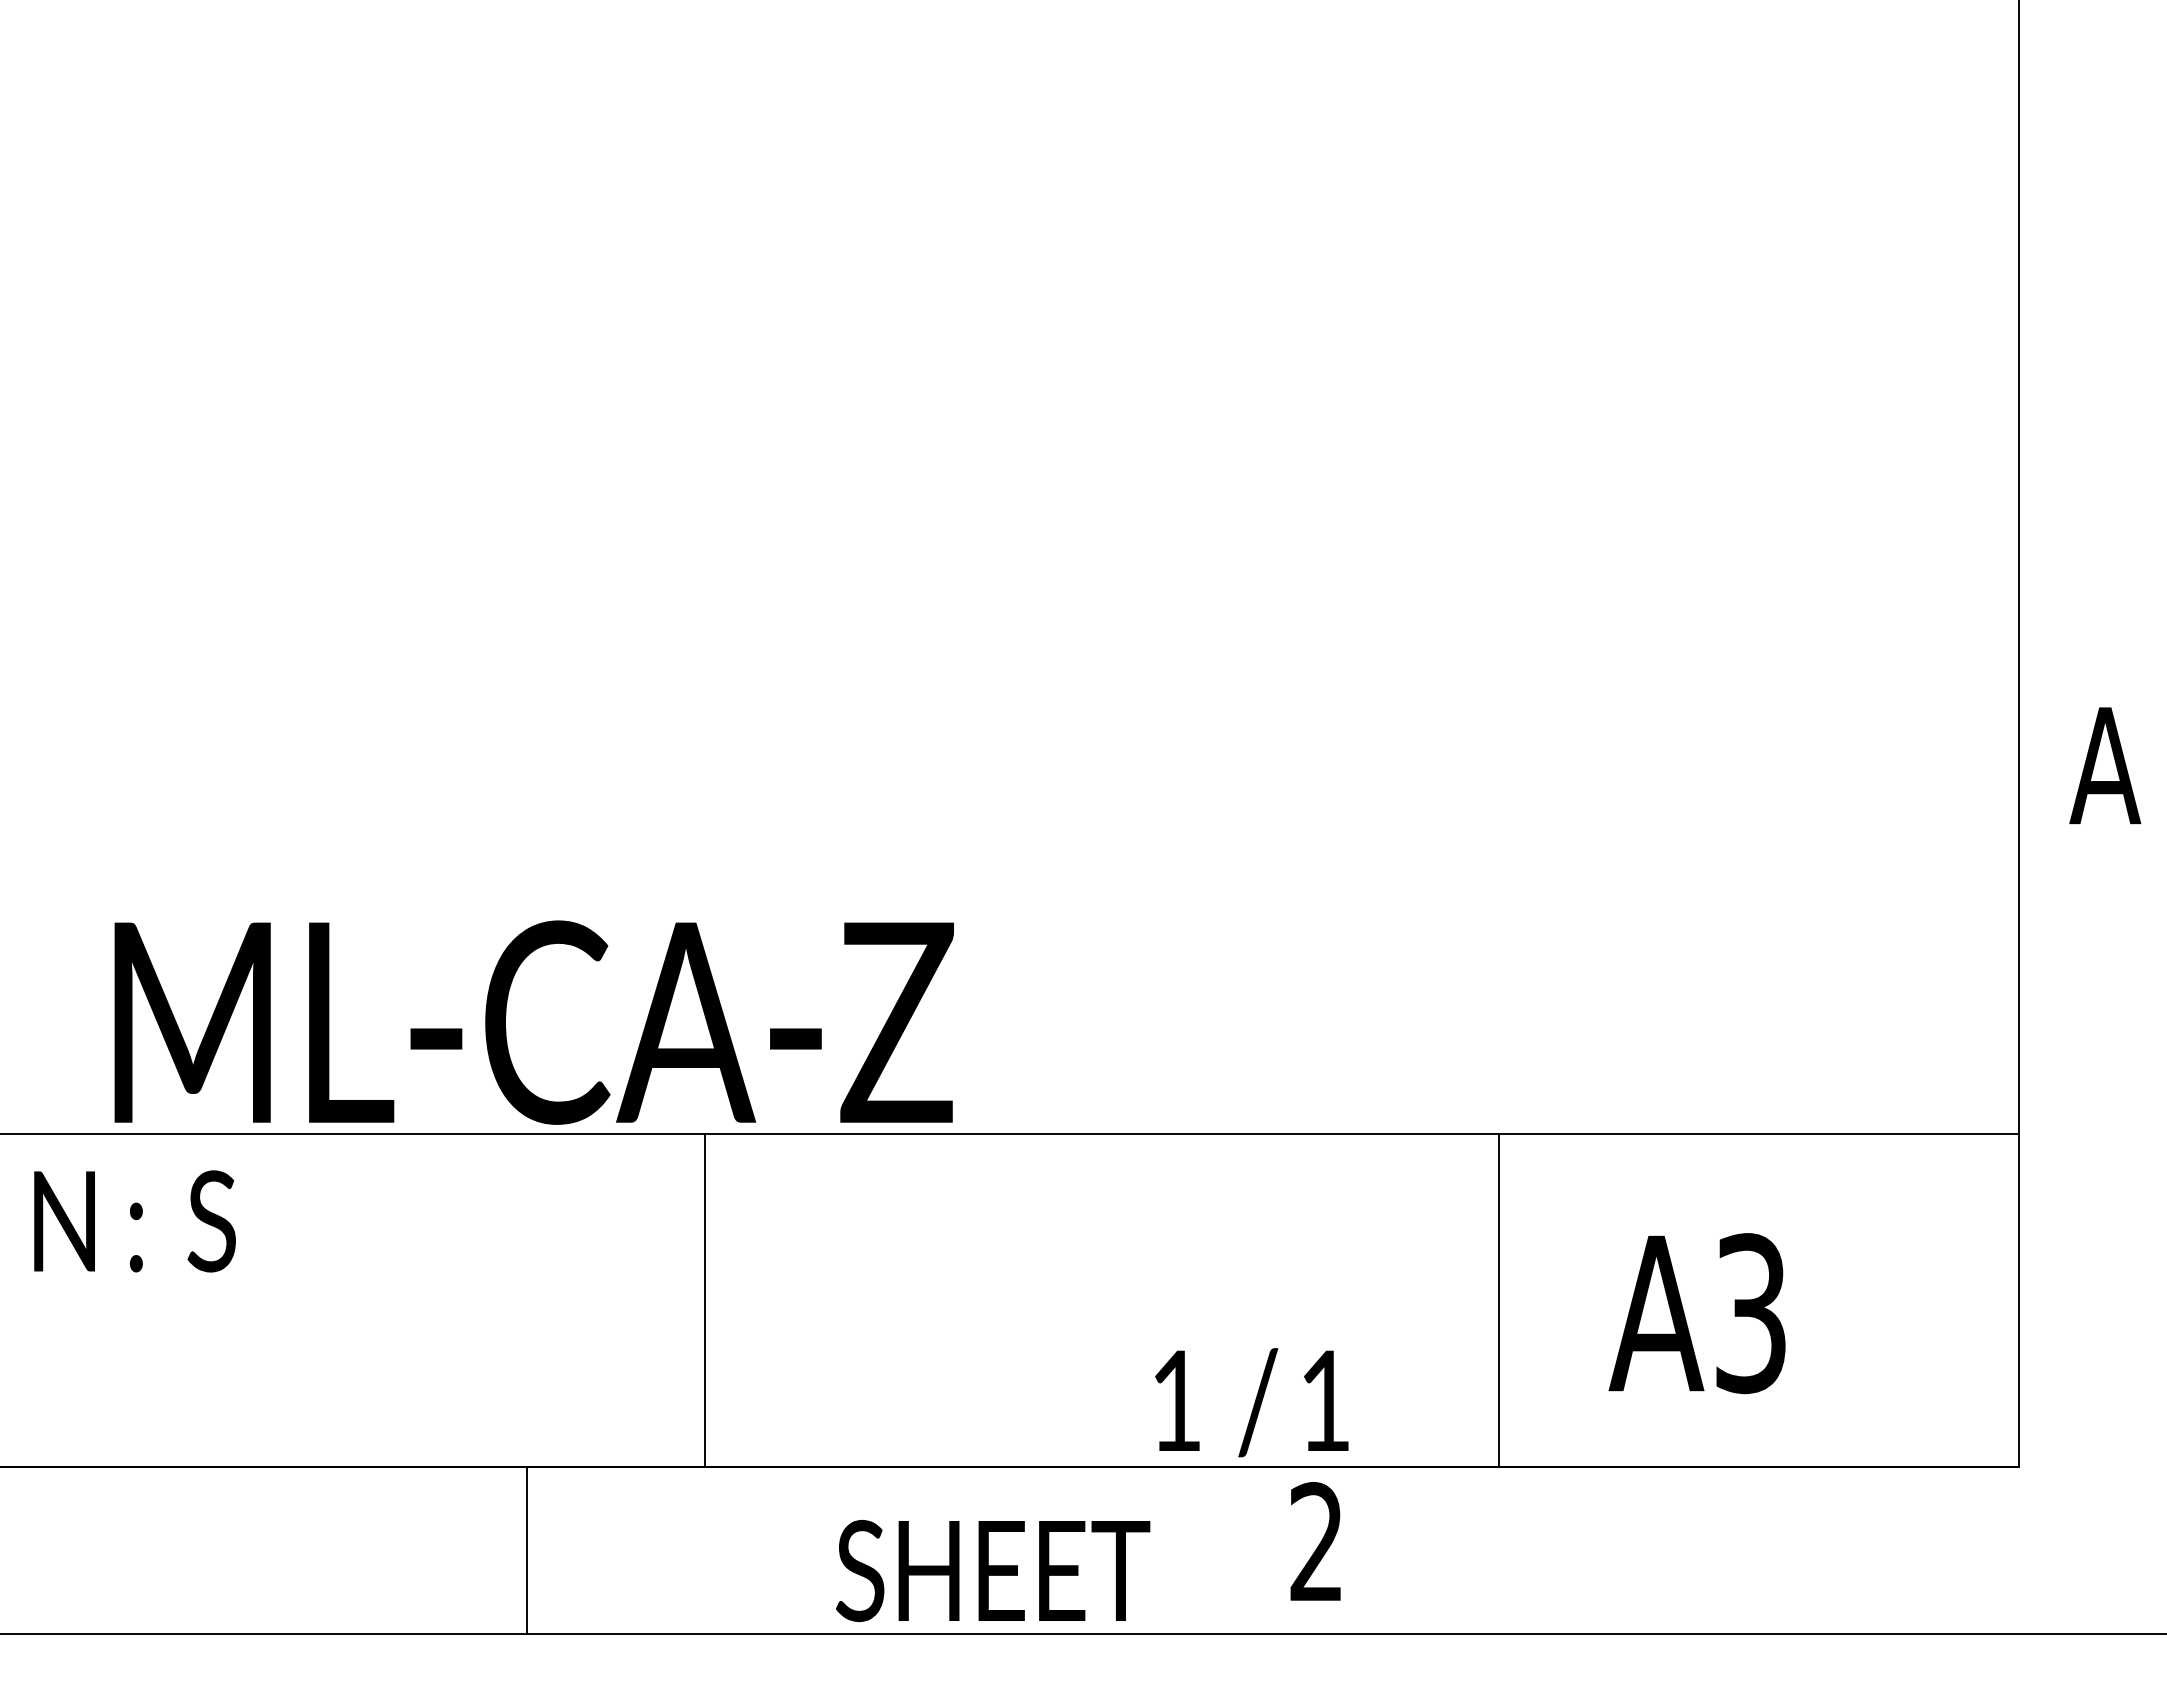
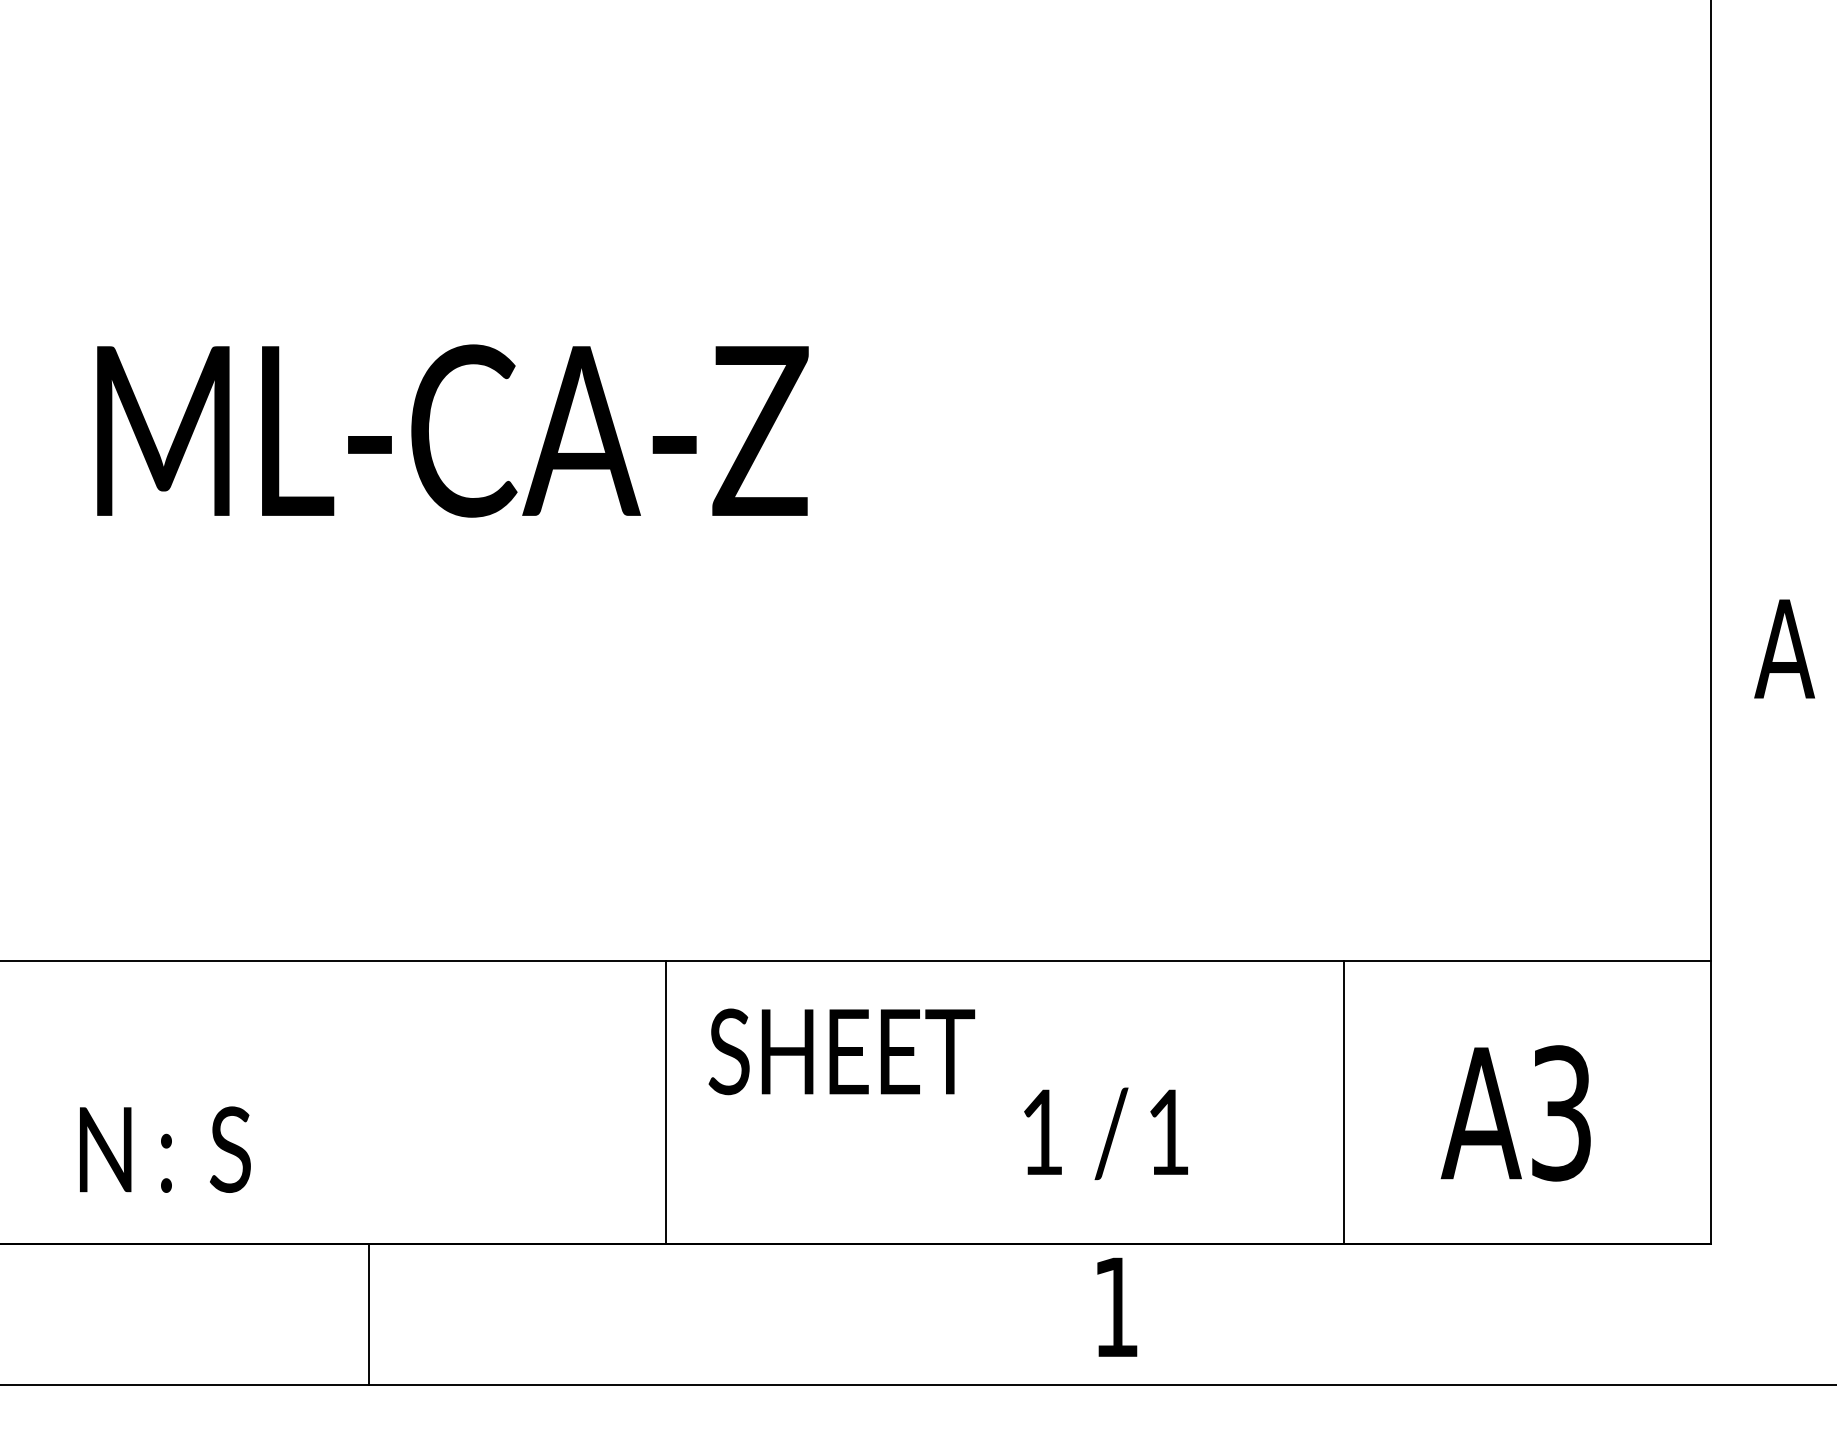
text: (533, 1022) -> (452, 430), moved
text: (134, 1221) -> (164, 1149), moved
line: (705, 1300) -> (665, 1102), moved
line: (1499, 1300) -> (1344, 1102), moved
text: (1696, 1313) -> (1515, 1113), moved
text: (1251, 1402) -> (1105, 1133), moved
text: (1315, 1540) -> (1115, 1305), 2 -> 1
line: (526, 1550) -> (368, 1314), moved
text: (993, 1571) -> (842, 1052), moved

